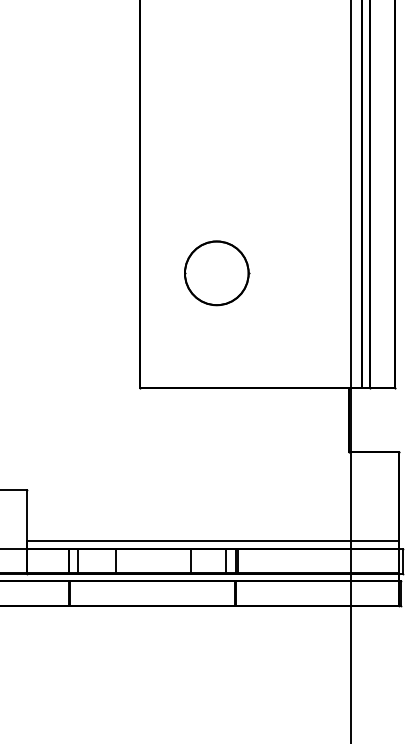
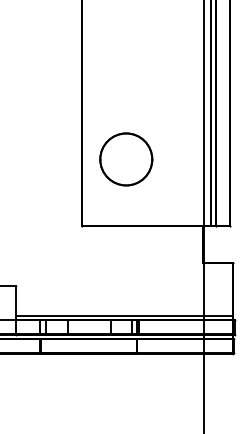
part: (217, 273) -> (126, 159), size x1.4

